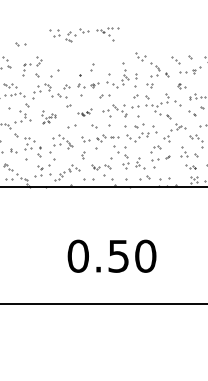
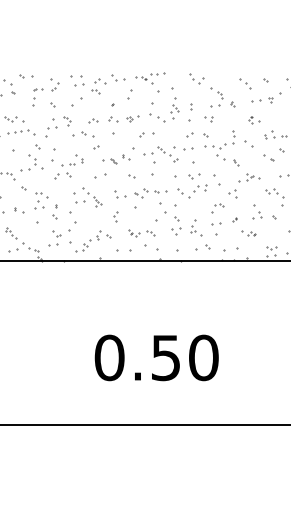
part: (84, 34) -> (118, 82), moved
part: (20, 44) -> (26, 77), moved
part: (84, 111) -> (118, 155), size x1.67
part: (48, 116) -> (67, 162), size x1.67
part: (190, 166) -> (248, 232), moved

